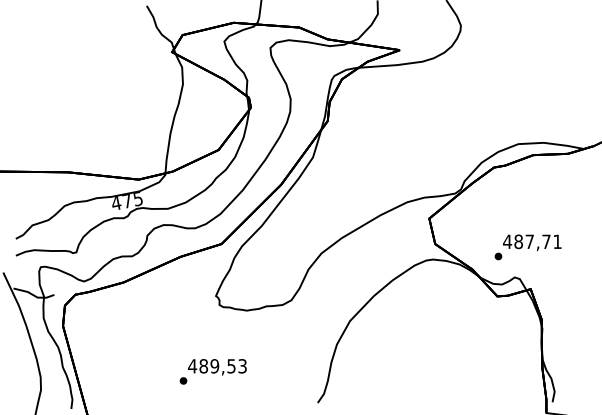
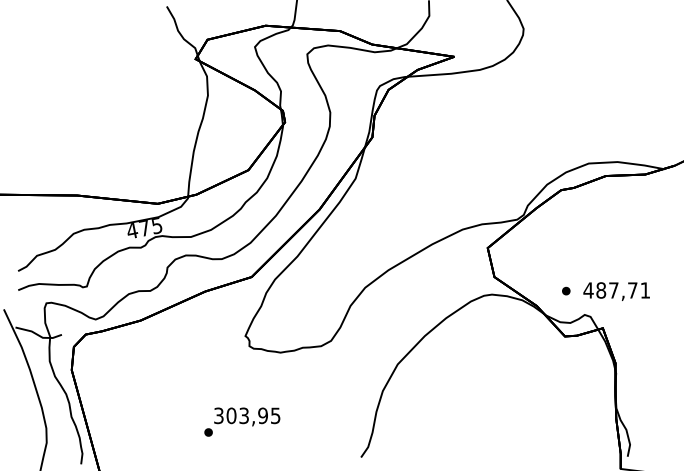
text: (532, 242) -> (616, 291), moved
text: (216, 365) -> (246, 415), 489,53 -> 303,95

